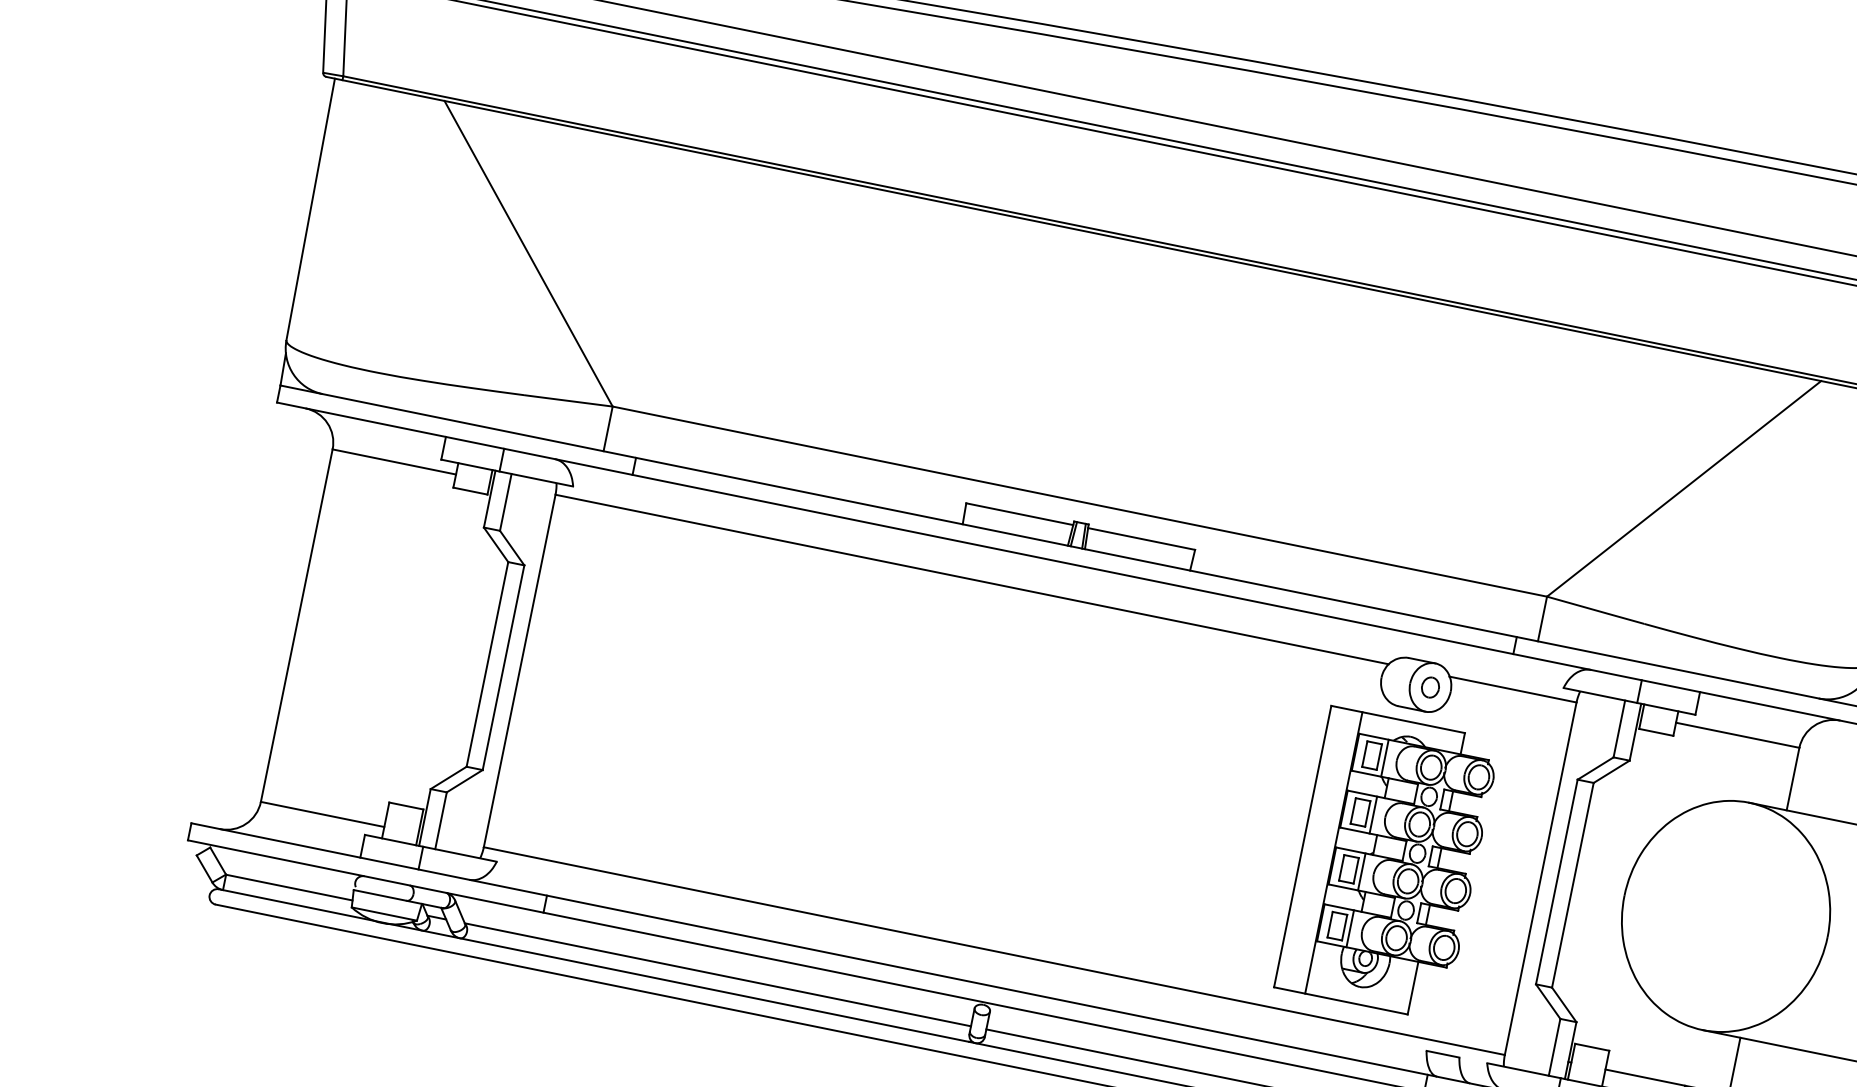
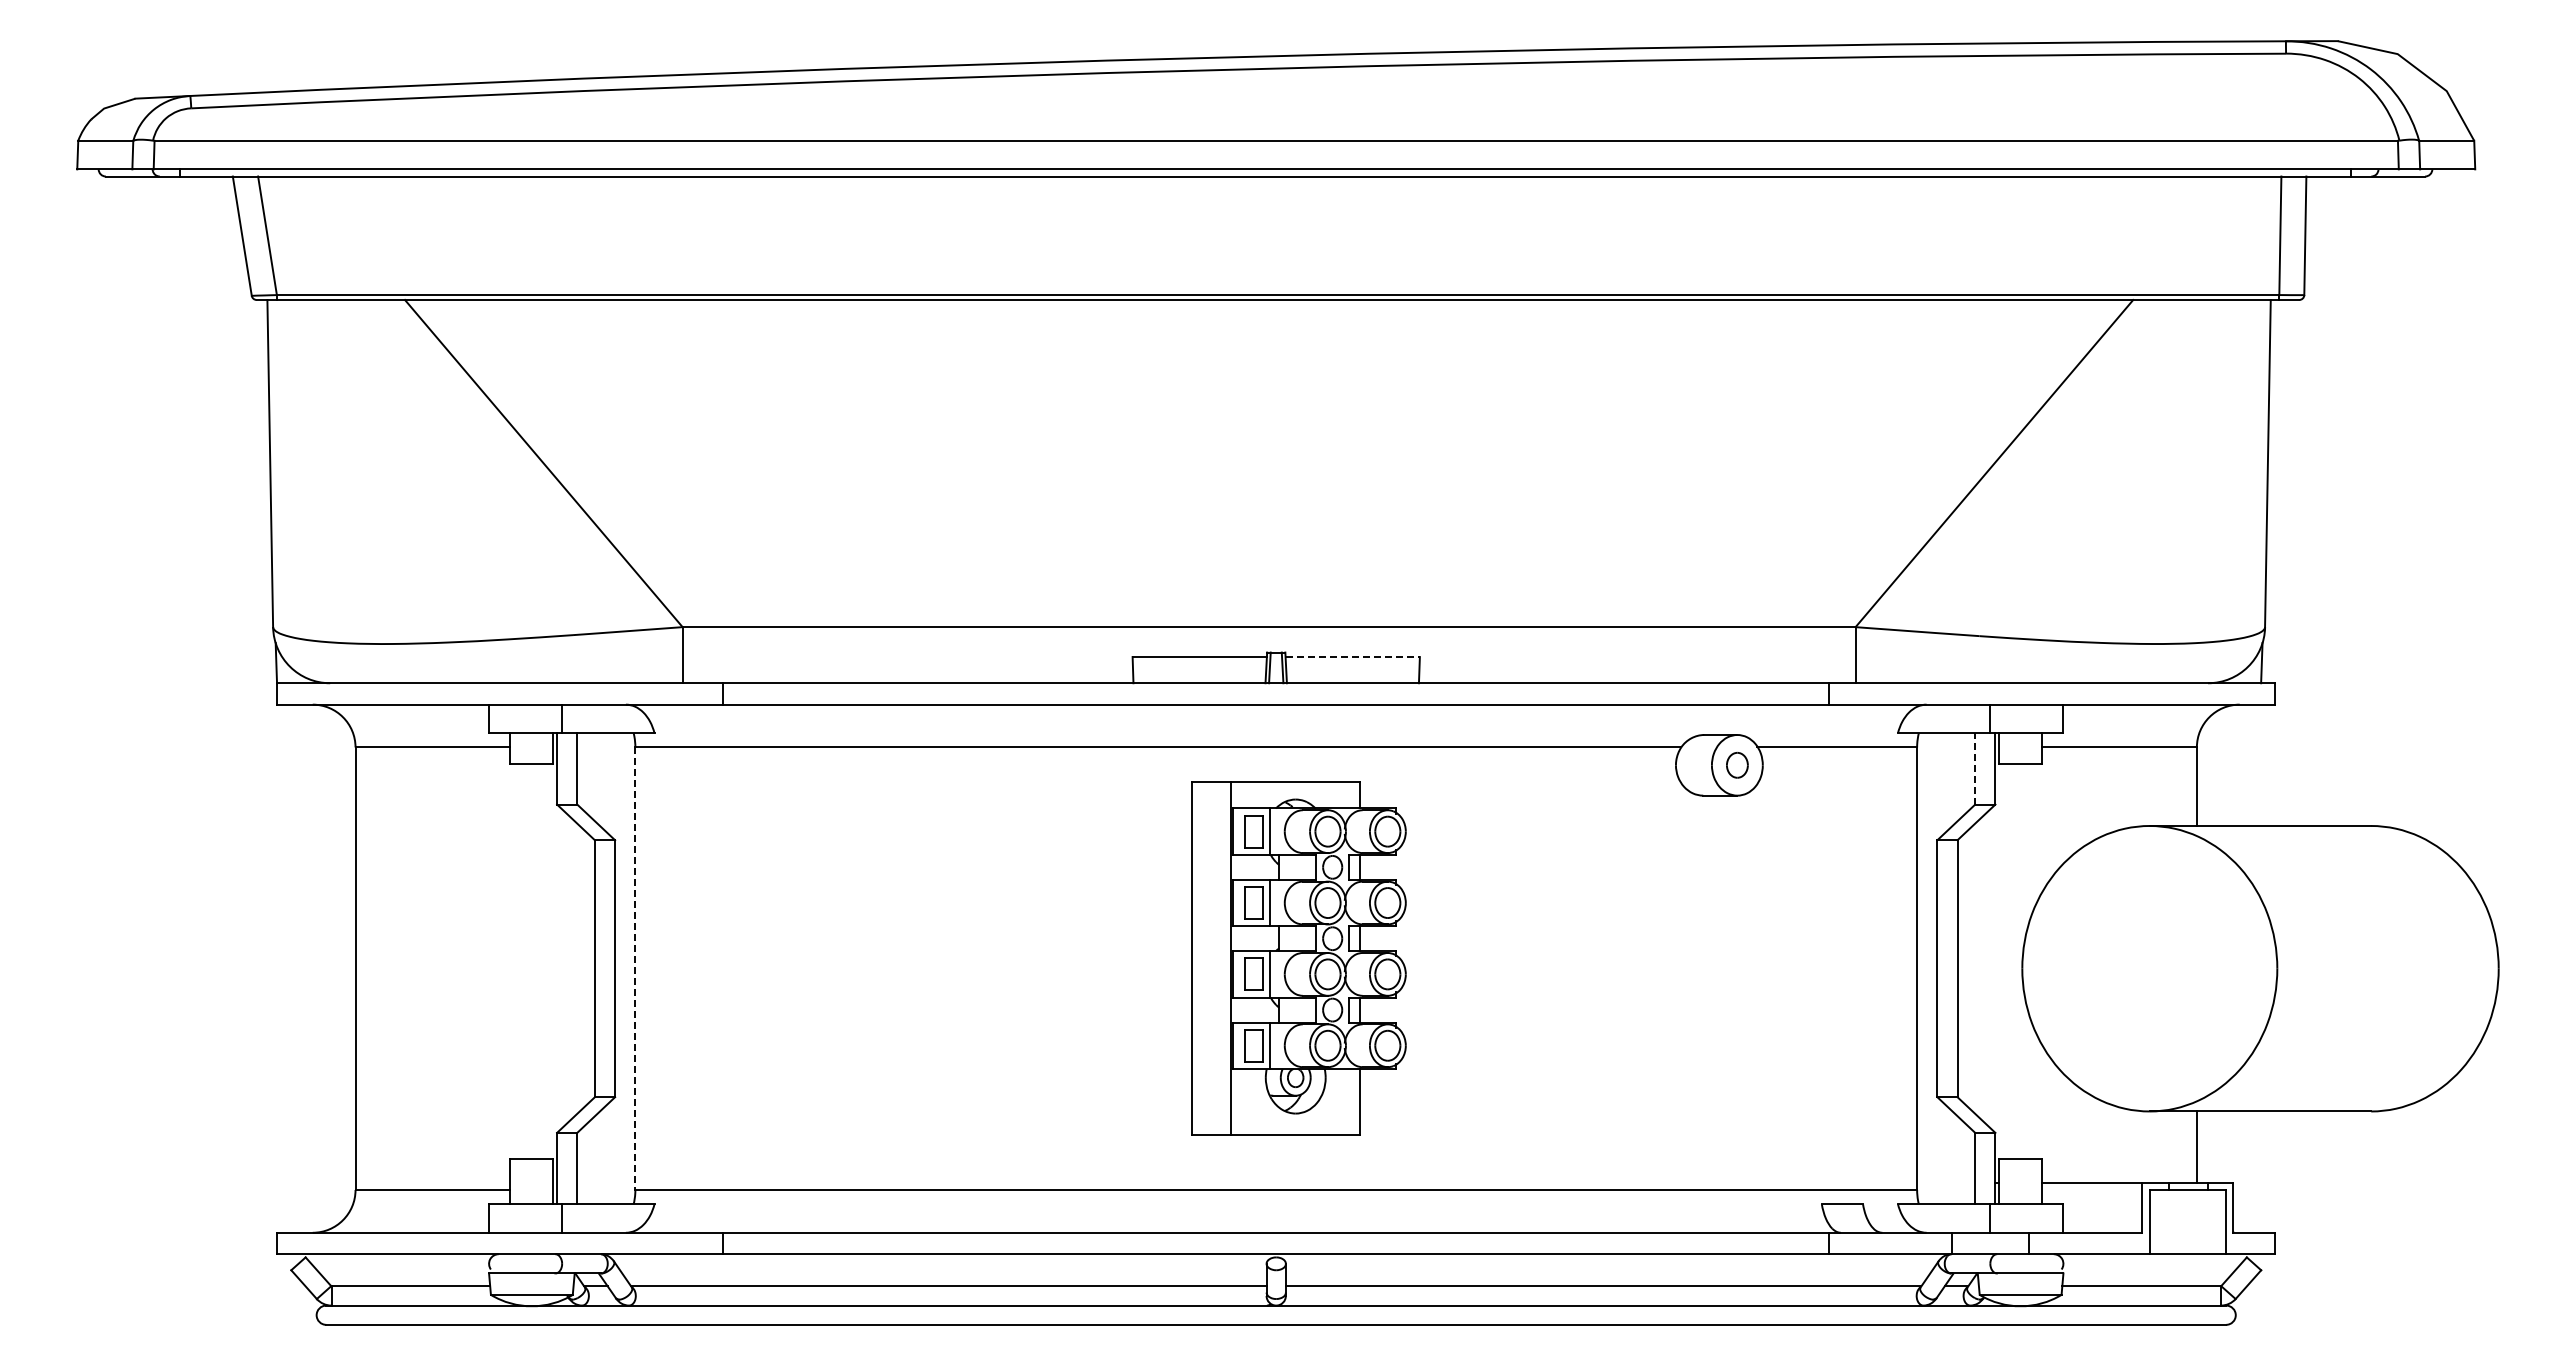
line: (1142, 539) -> (1353, 657), solid -> dashed
line: (519, 671) -> (635, 969), solid -> dashed
line: (1619, 728) -> (1975, 768), solid -> dashed
part: (1387, 863) -> (1298, 958), moved

